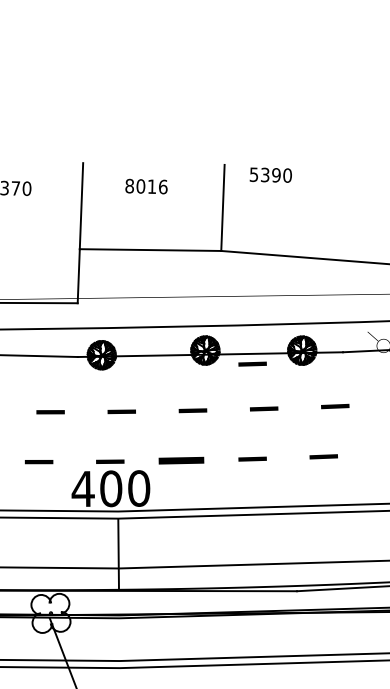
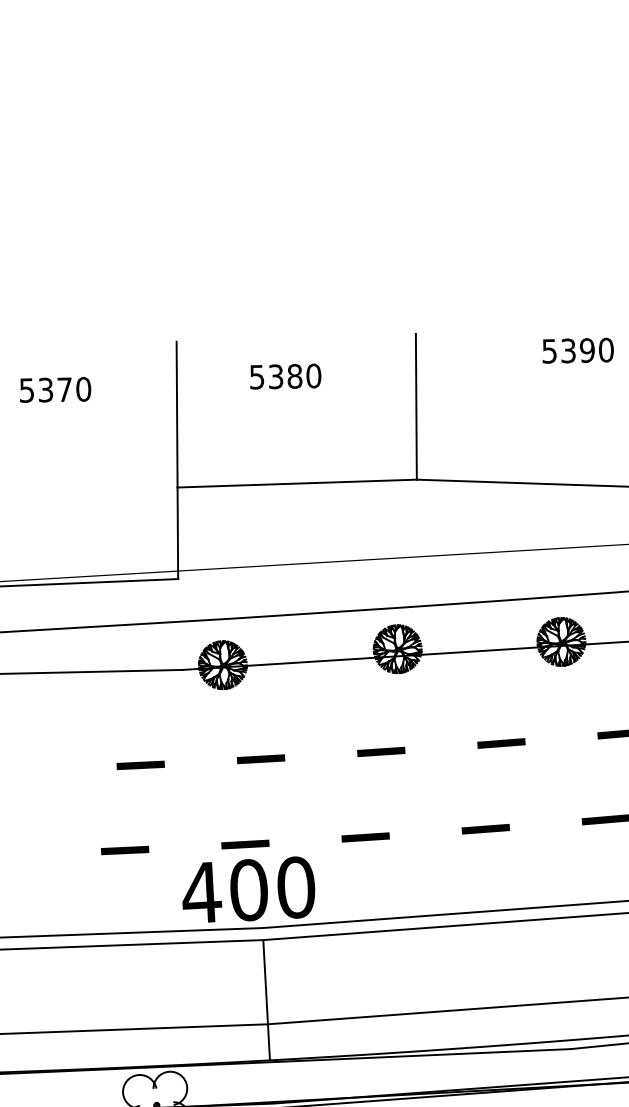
text: (270, 174) -> (577, 349), moved
text: (146, 186) -> (285, 376), 8016 -> 5380
part: (252, 363) -> (478, 667), removed
part: (181, 460) -> (365, 836), size x0.62

